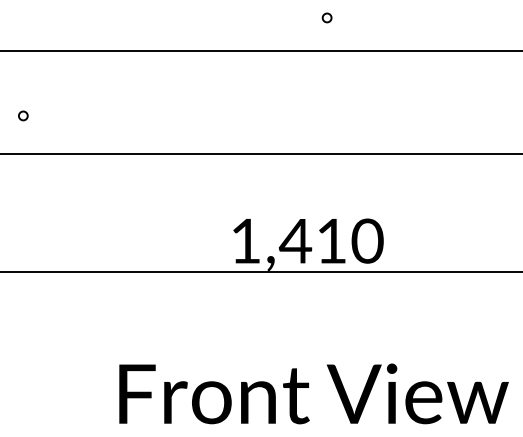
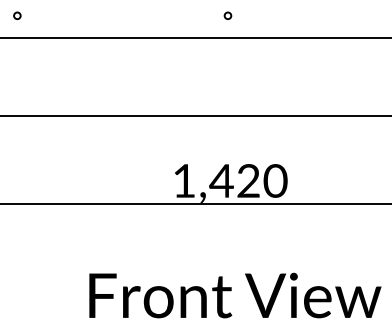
circle: (326, 17) -> (227, 15), moved
circle: (23, 115) -> (17, 15), moved
text: (331, 240) -> (248, 180), 1,410 -> 1,420

